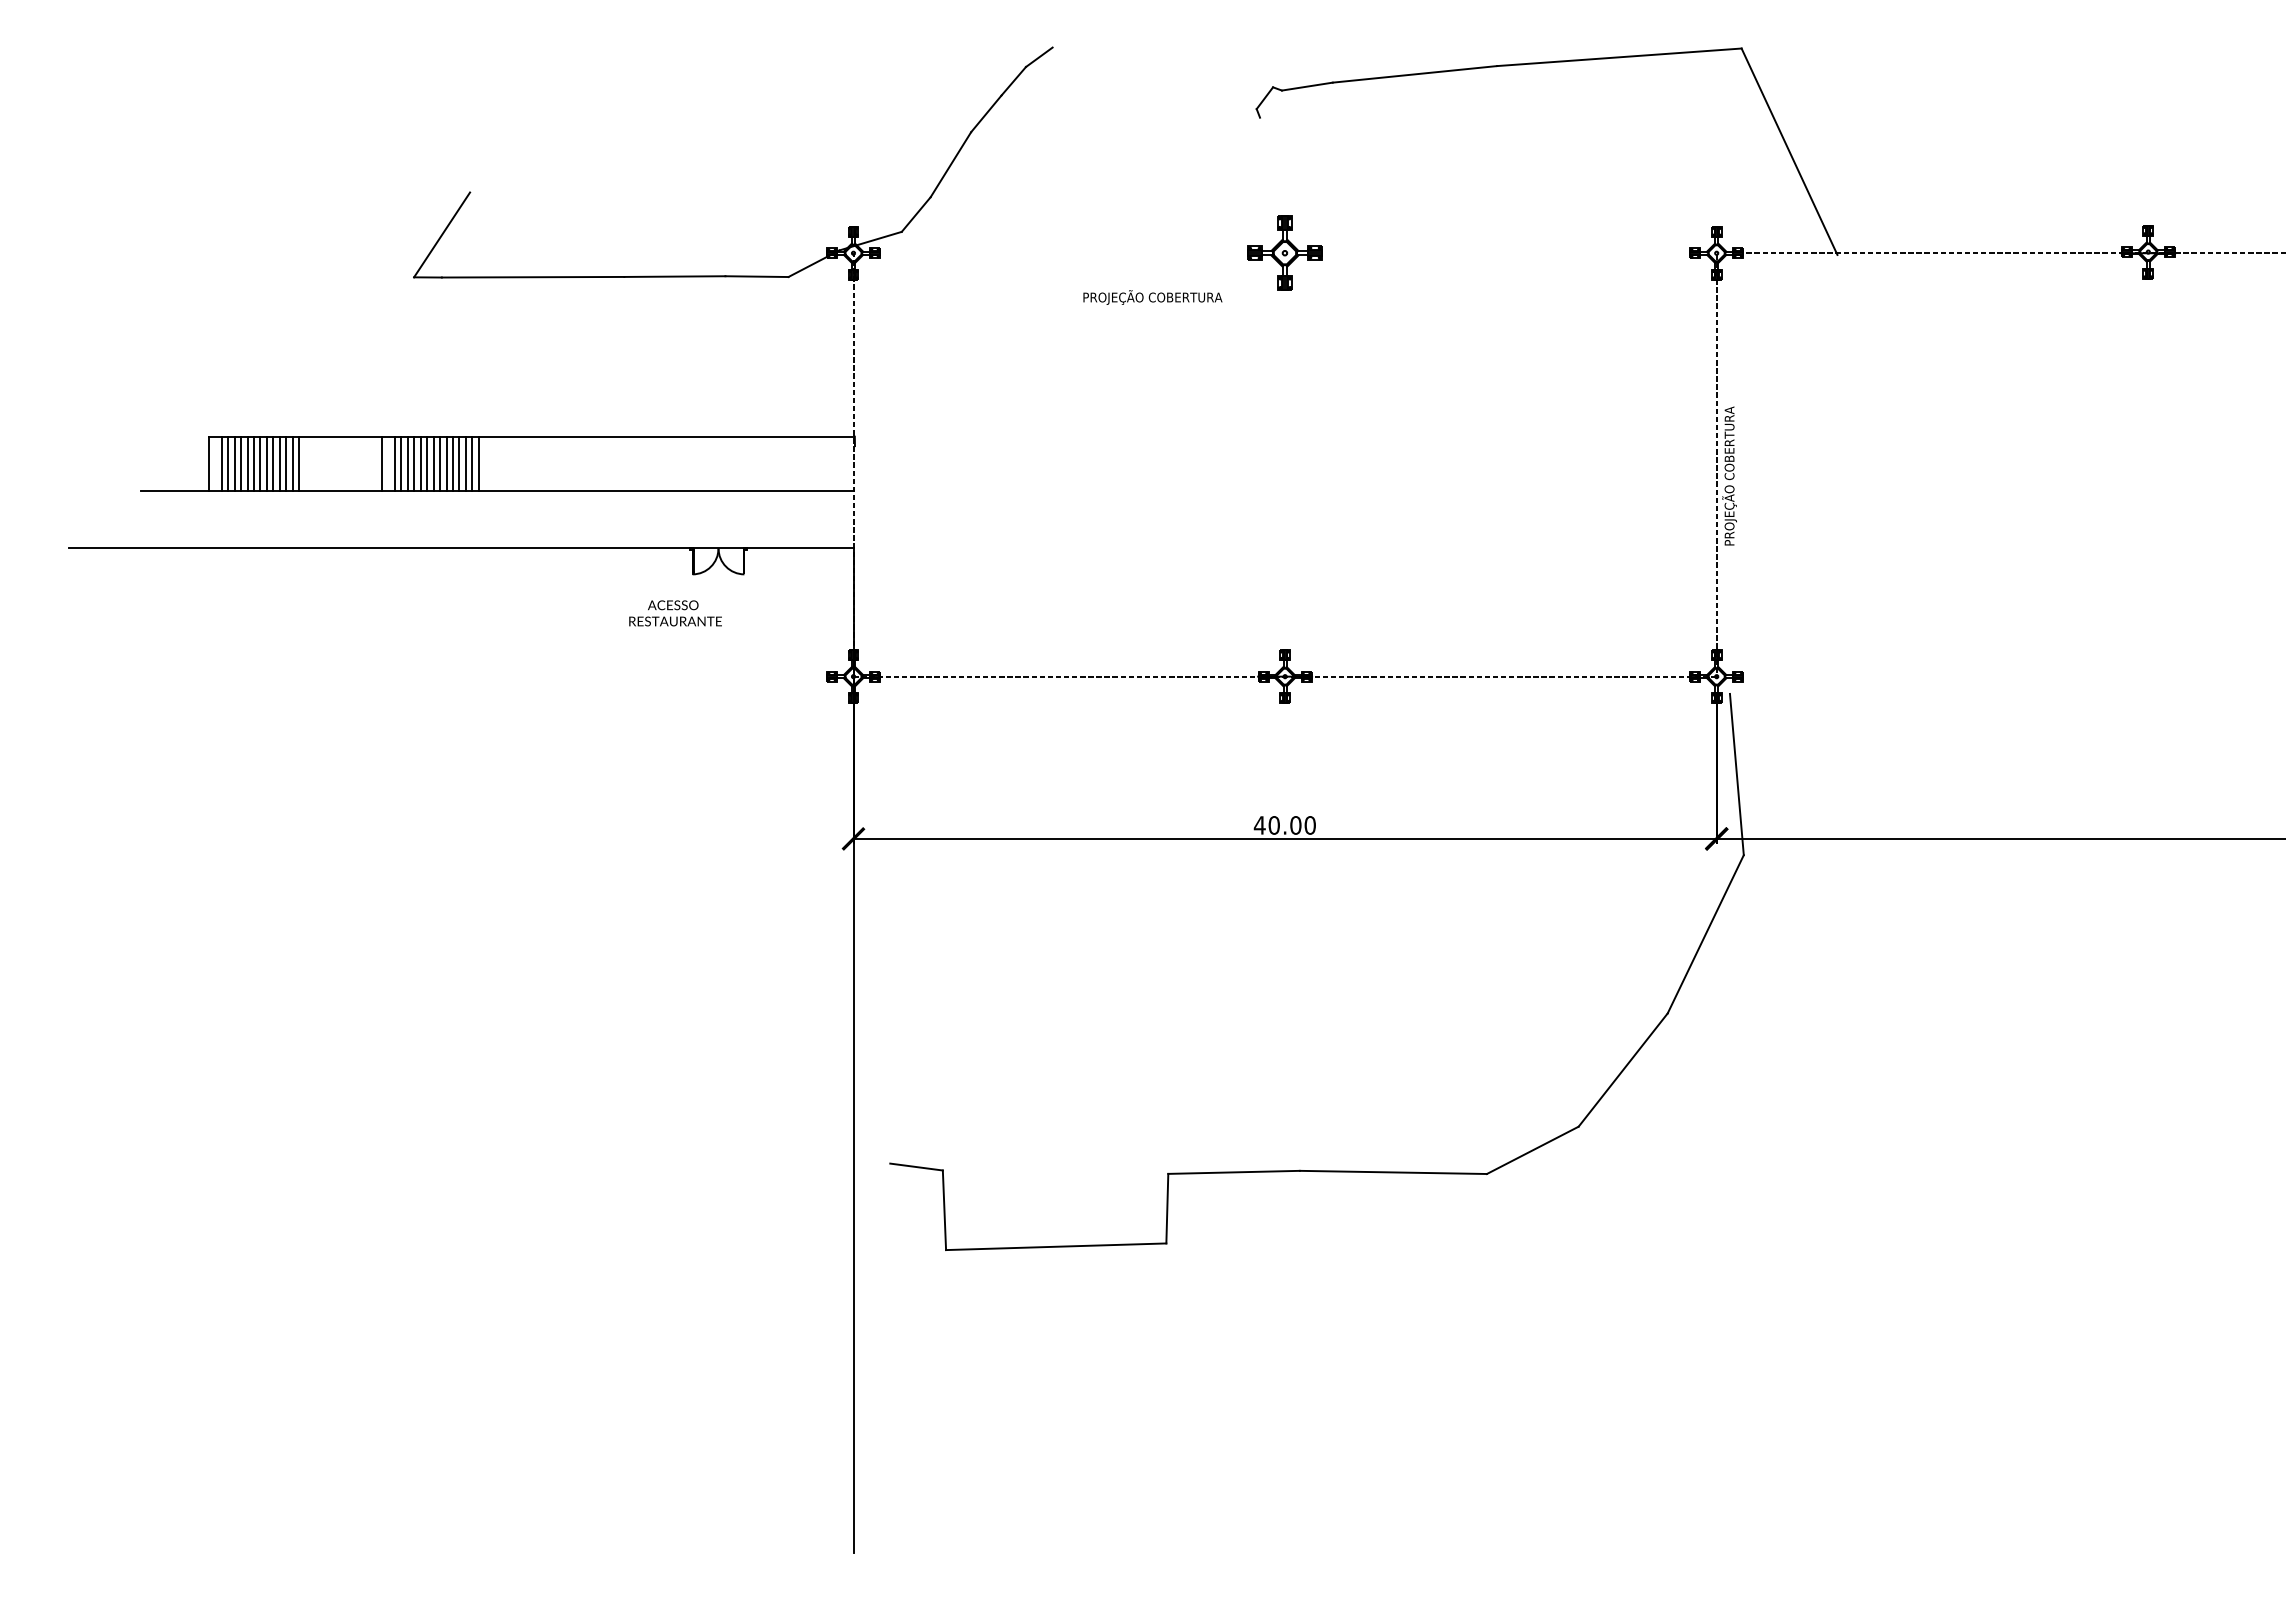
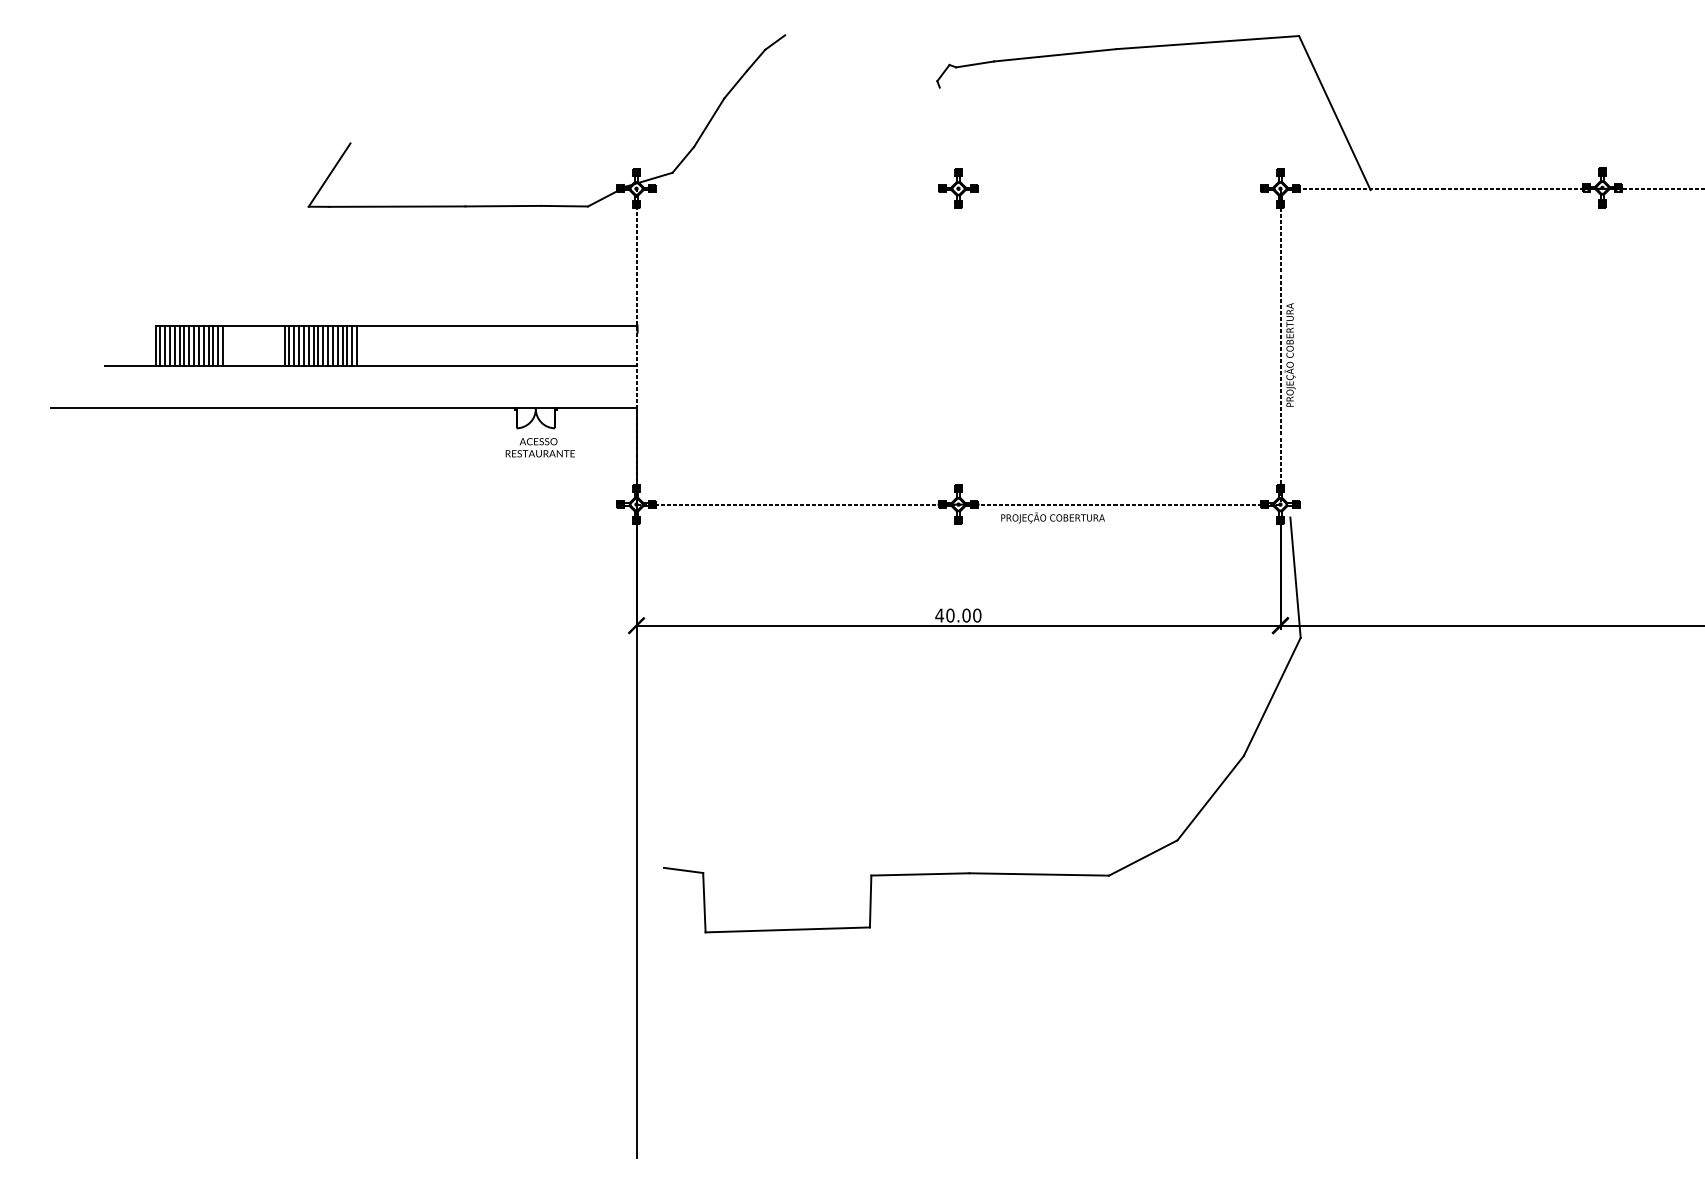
part: (1285, 253) -> (958, 188), size x0.71
text: (1152, 297) -> (1052, 517), moved
line: (215, 463) -> (160, 345), added
line: (388, 463) -> (289, 345), added
text: (675, 613) -> (540, 447), moved

